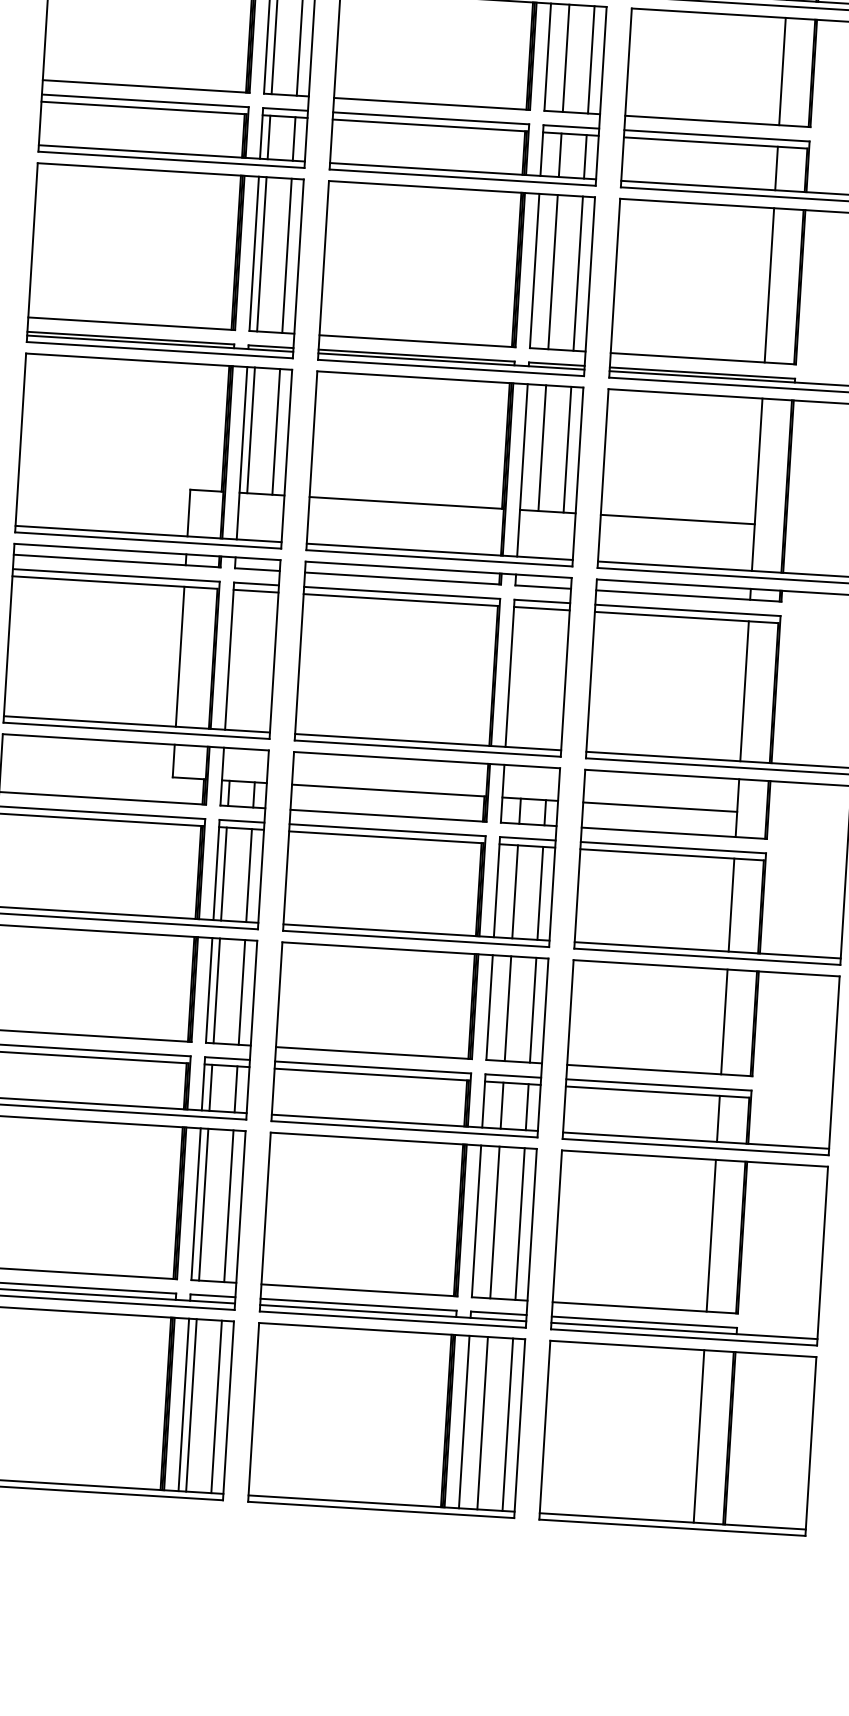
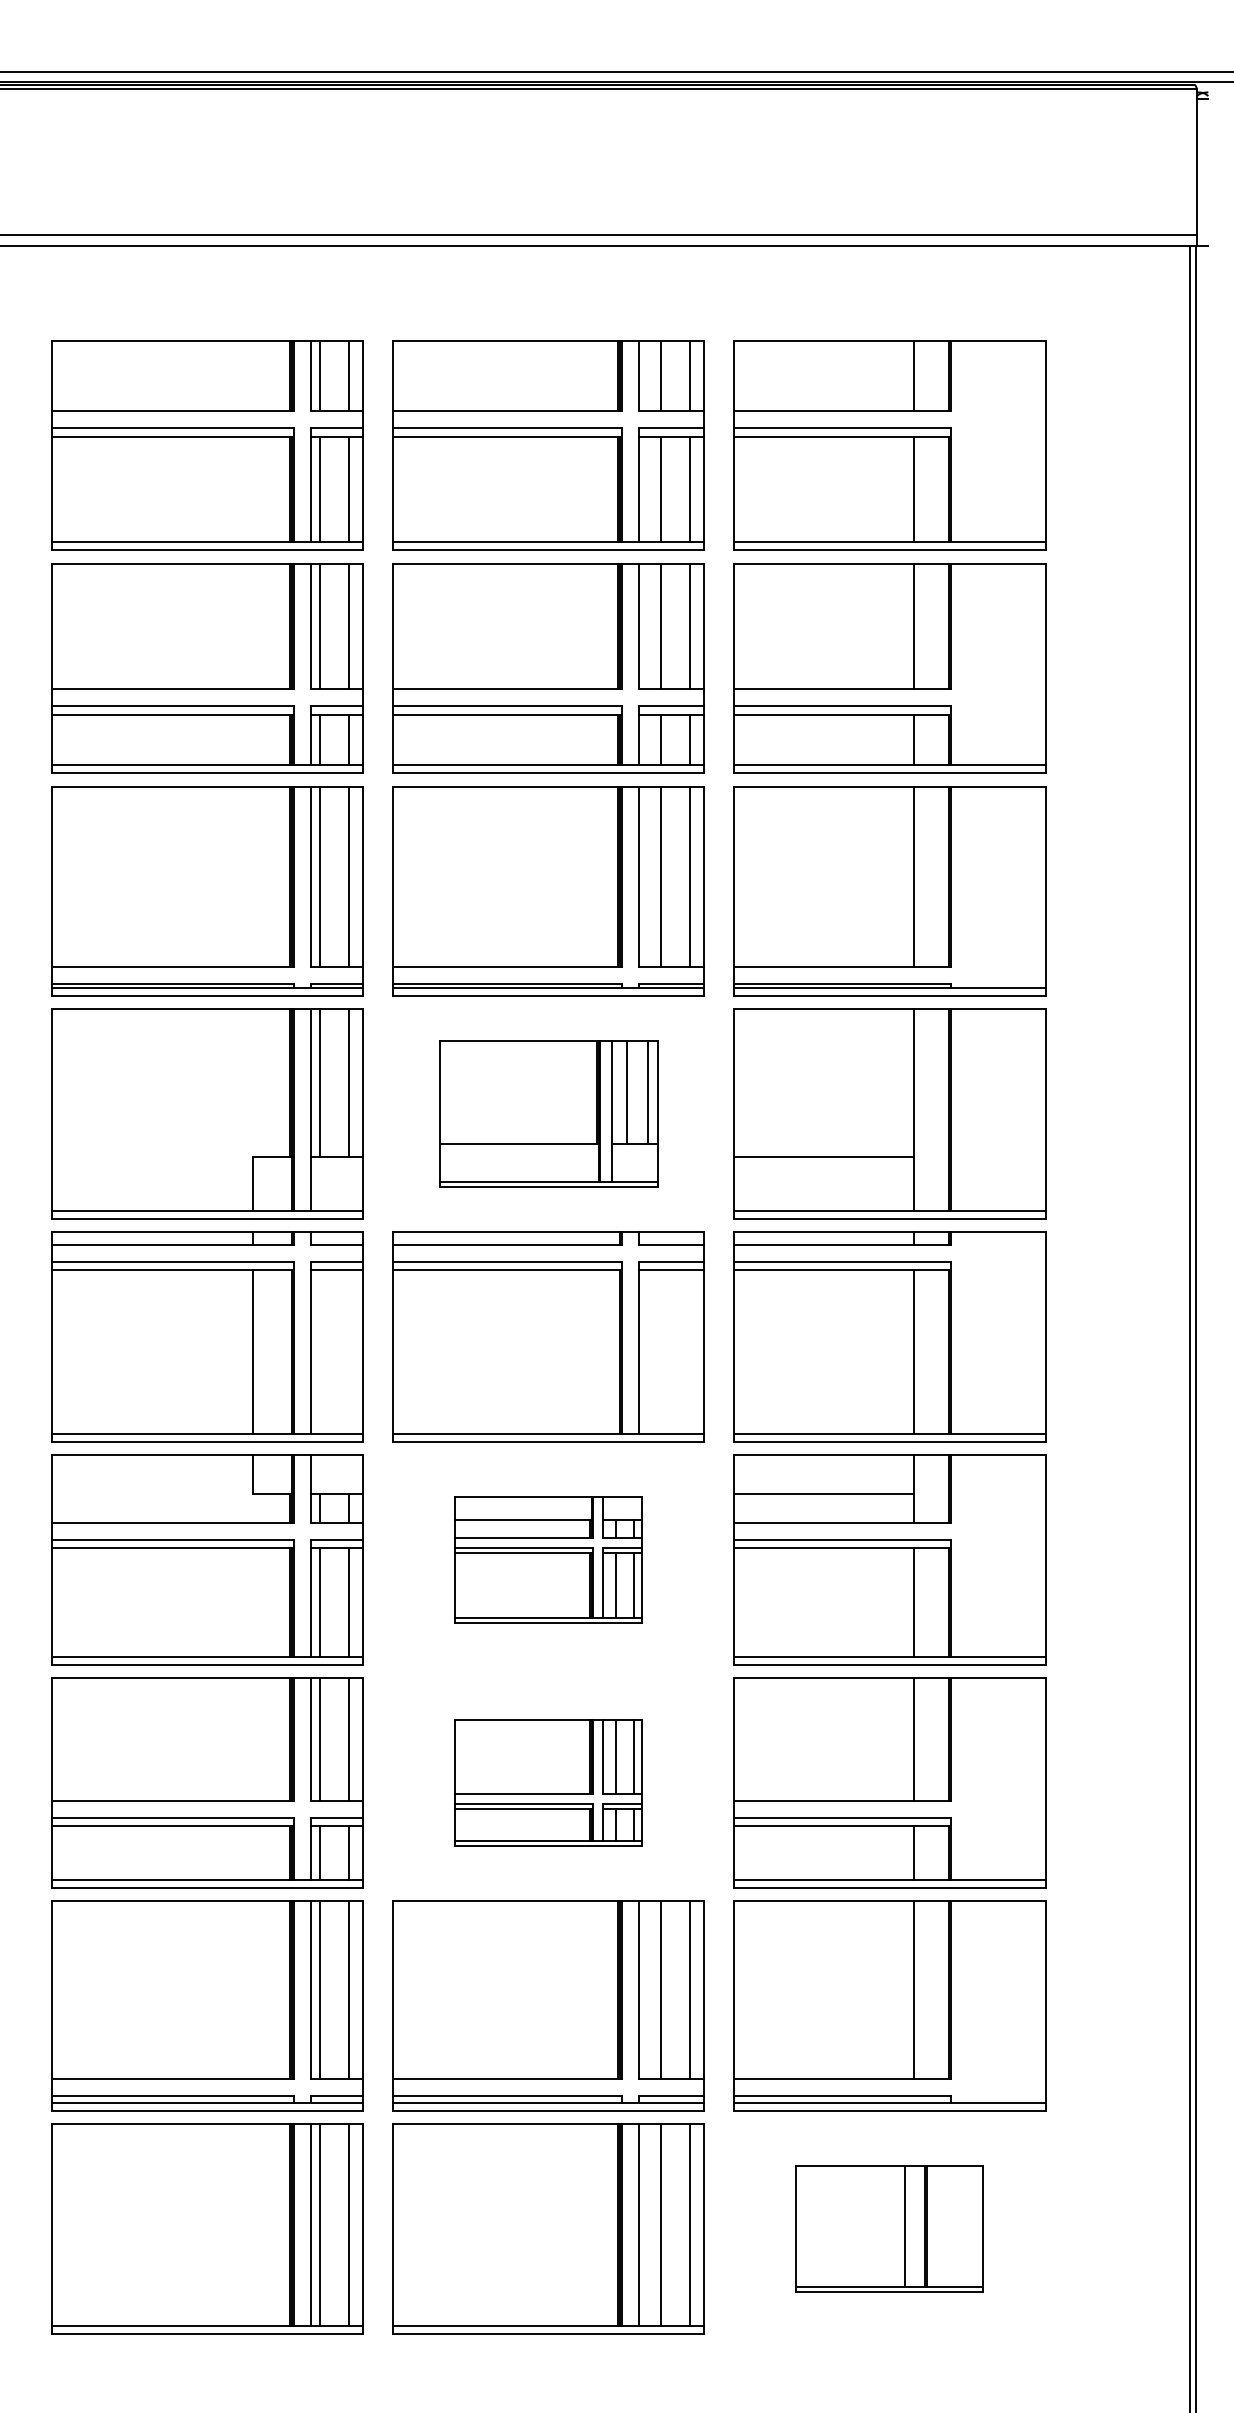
part: (444, 468) -> (548, 1113), size x0.7
part: (421, 848) -> (548, 1559), size x0.6
part: (409, 1039) -> (548, 1782), size x0.6
part: (677, 1437) -> (889, 2228), size x0.6

